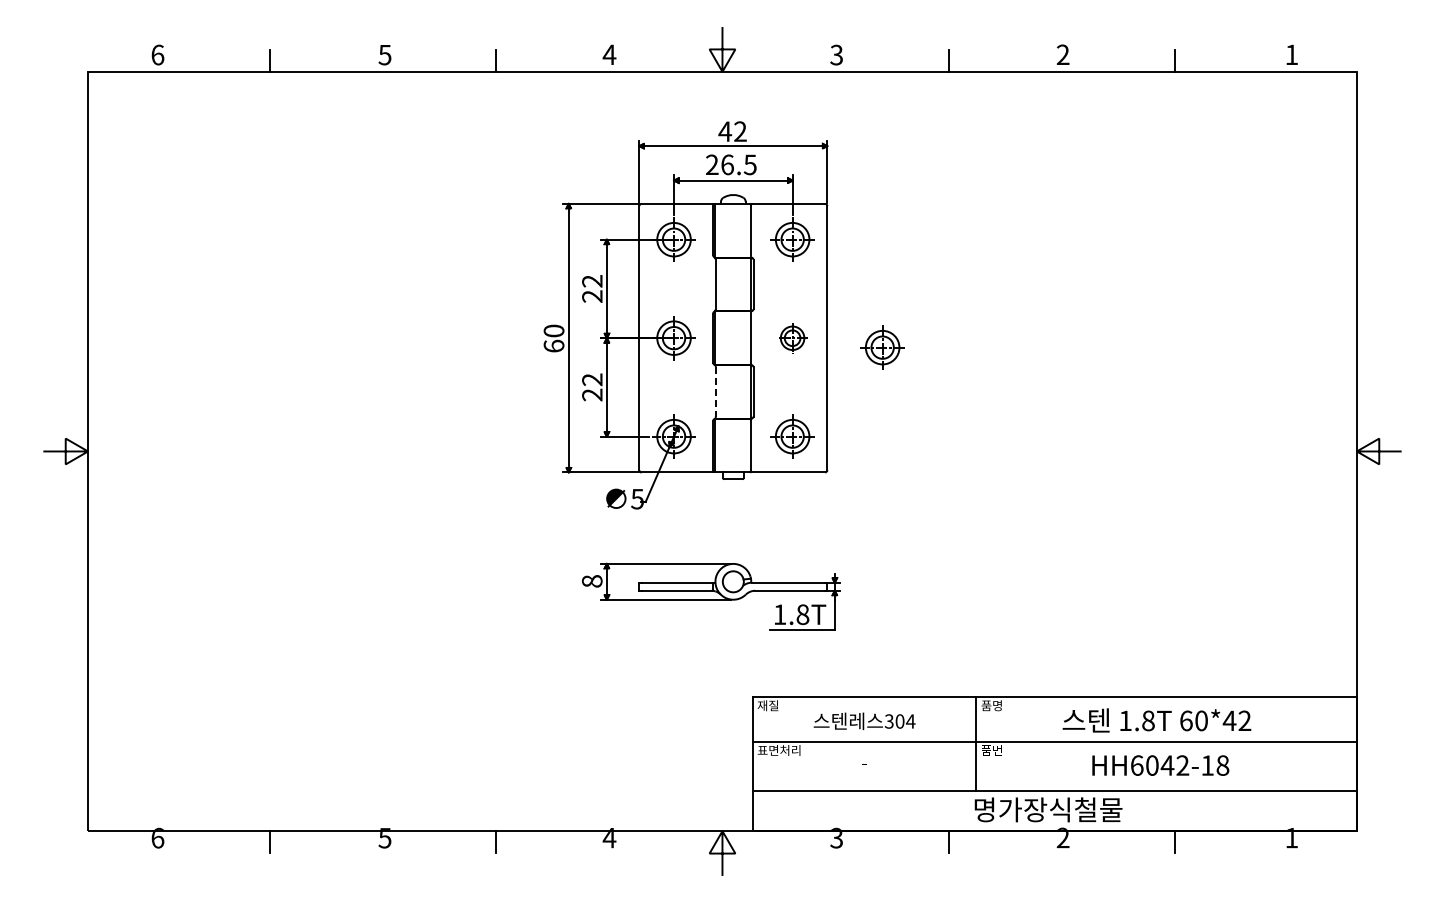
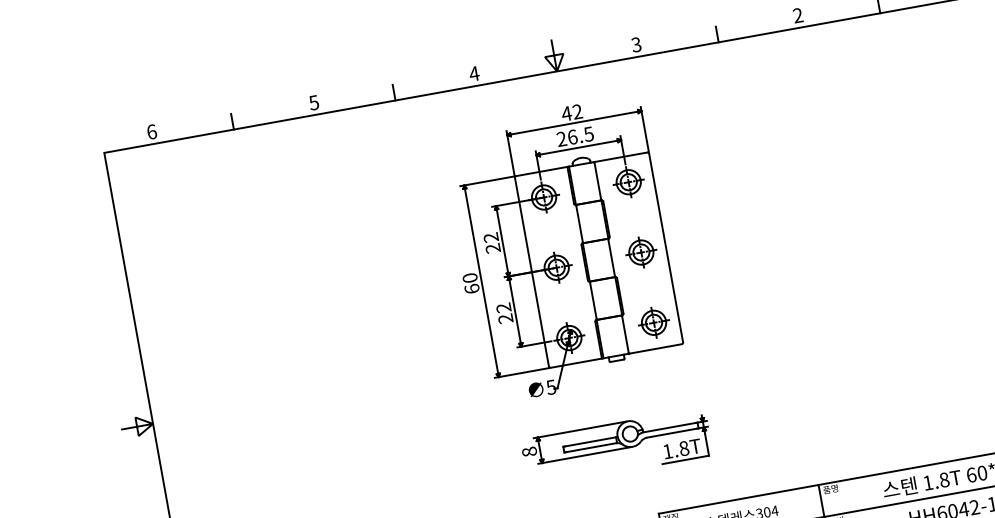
part: (792, 338) -> (641, 252), size x1.43
part: (882, 347) -> (706, 247), removed
line: (715, 391) -> (593, 300), dashed -> solid

